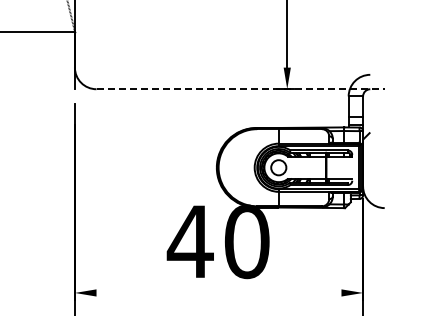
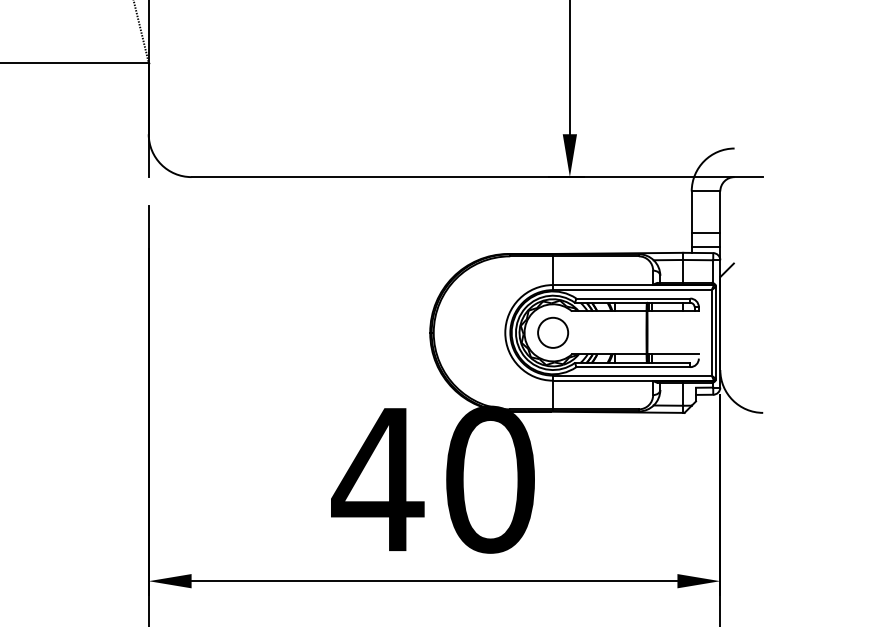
line: (241, 89) -> (479, 177), dashed -> solid
line: (218, 292) -> (433, 580), added

